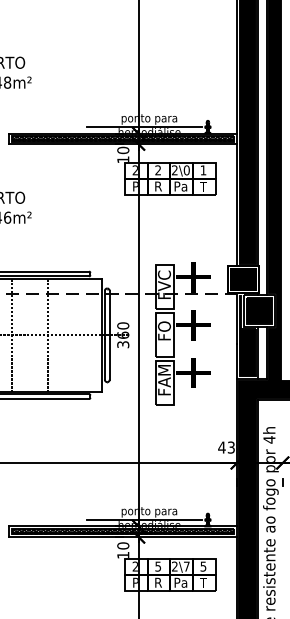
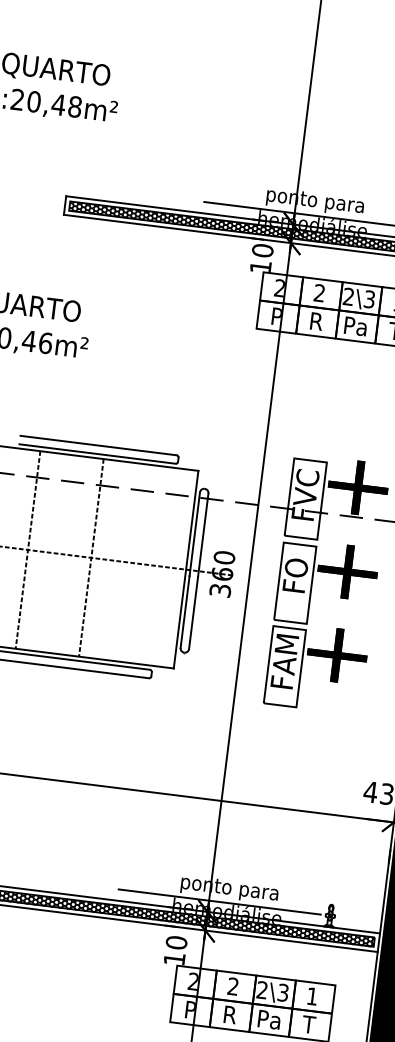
text: (186, 170) -> (369, 299), 0 -> 3
text: (158, 566) -> (233, 986), 5 -> 2
text: (186, 566) -> (282, 992), 7 -> 3
text: (203, 566) -> (312, 996), 5 -> 1

